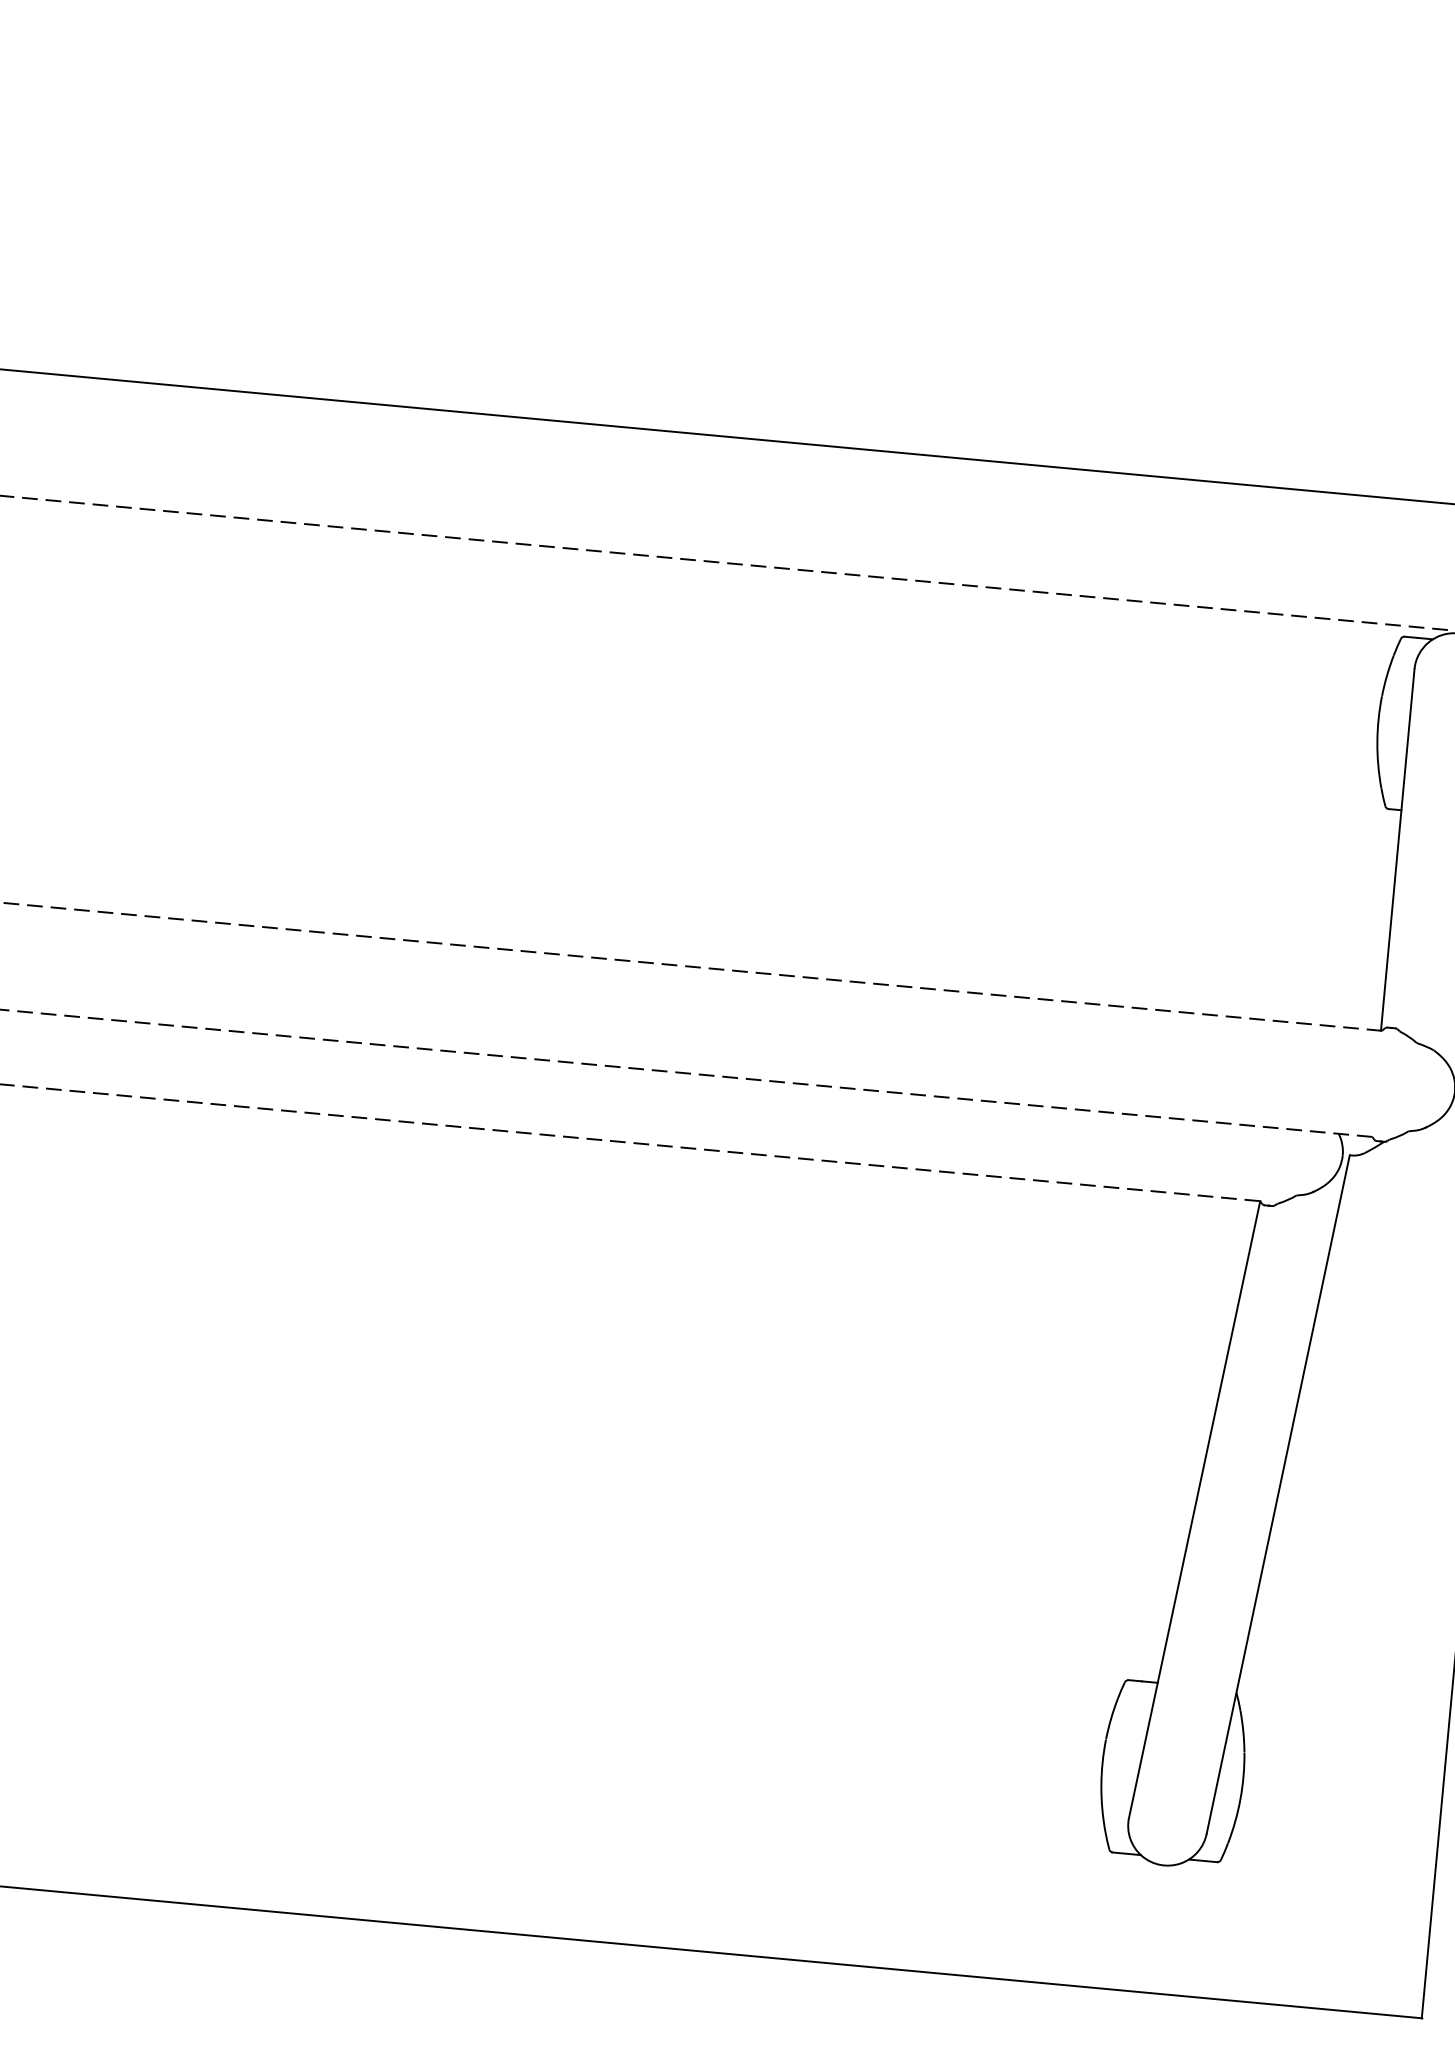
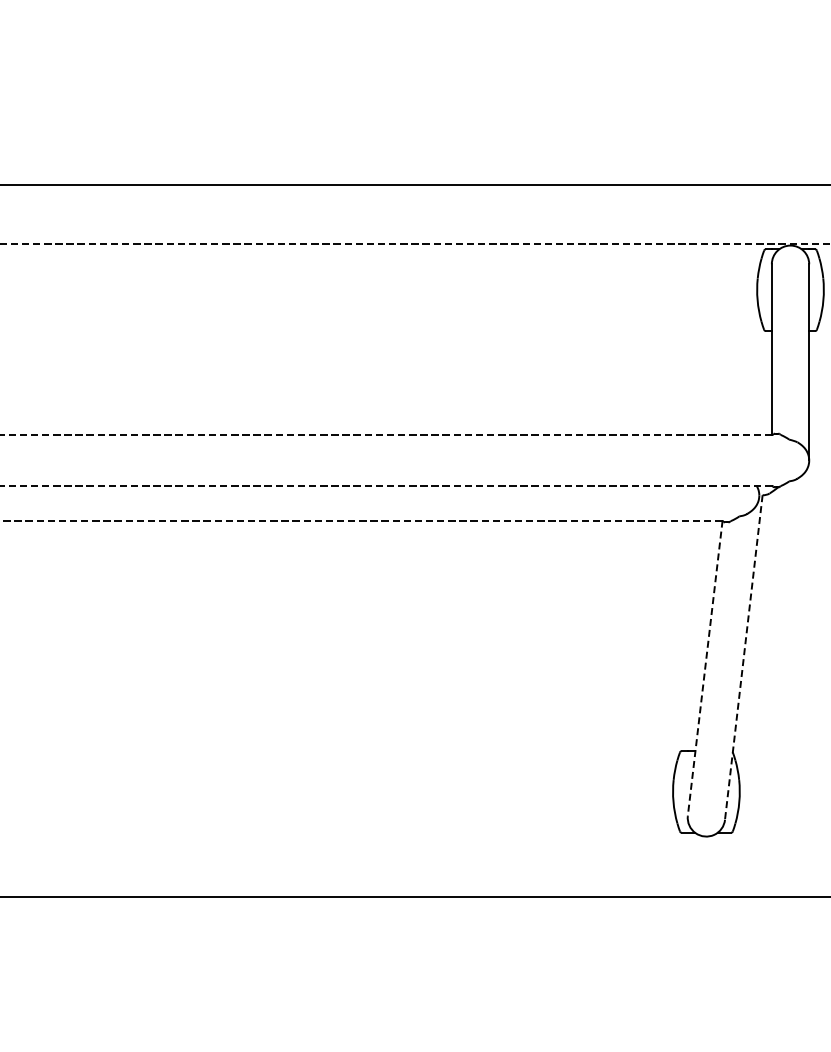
line: (1277, 1494) -> (743, 657), solid -> dashed
line: (1195, 1510) -> (705, 668), solid -> dashed

